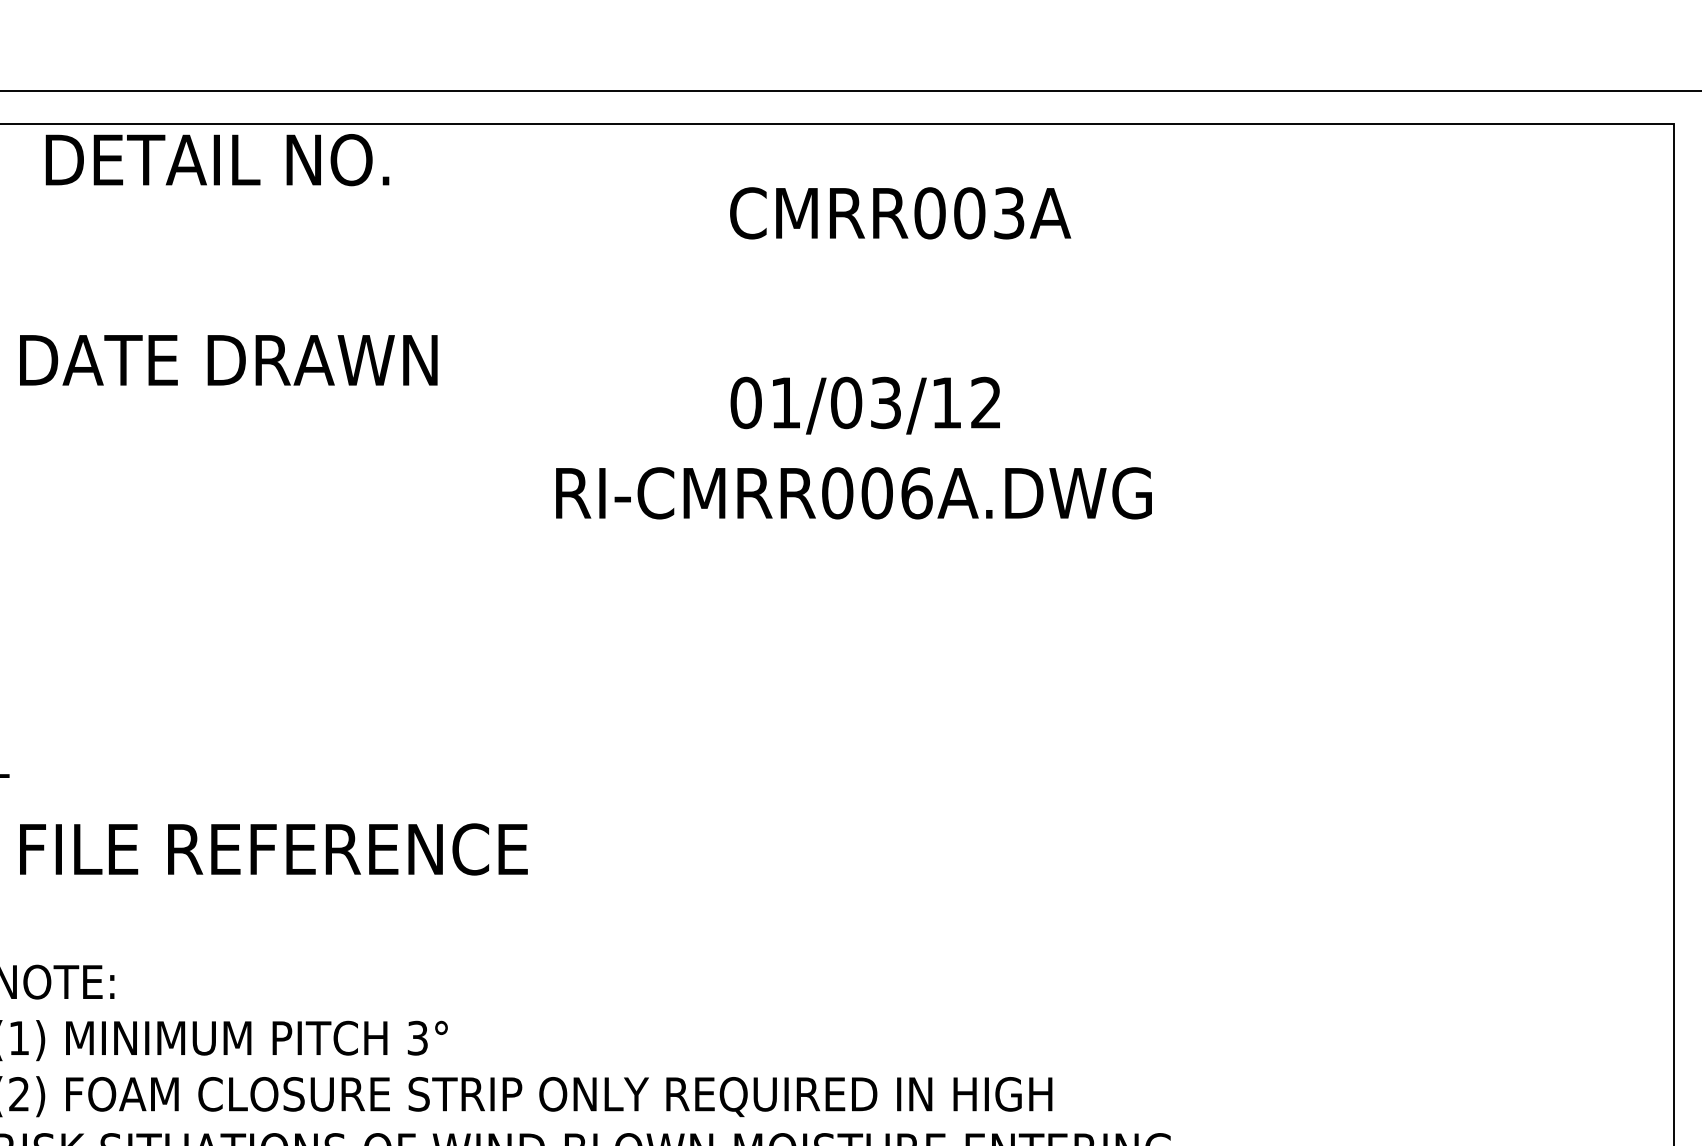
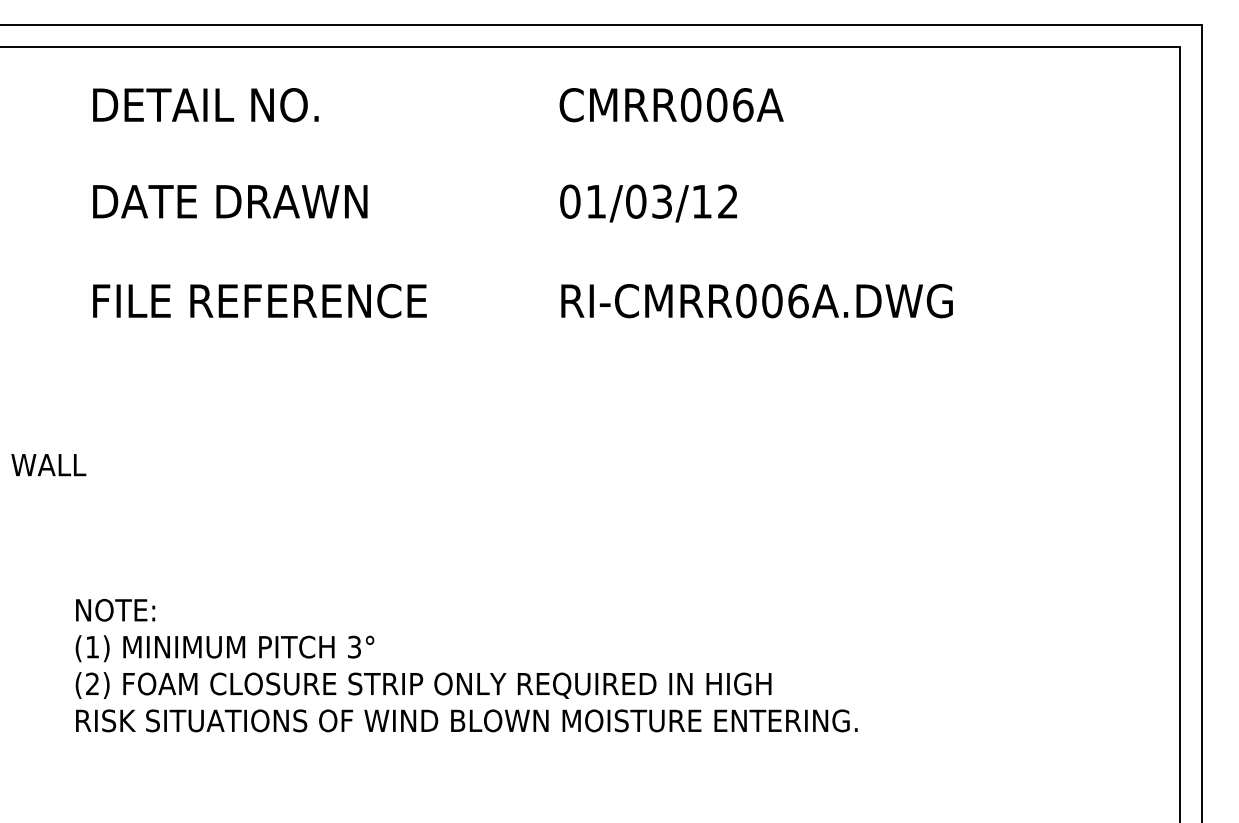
text: (216, 160) -> (205, 105), moved
text: (1009, 213) -> (743, 105), CMRR003A -> CMRR006A
text: (865, 405) -> (648, 203), moved
text: (853, 493) -> (756, 301), moved
text: (273, 850) -> (259, 301), moved

